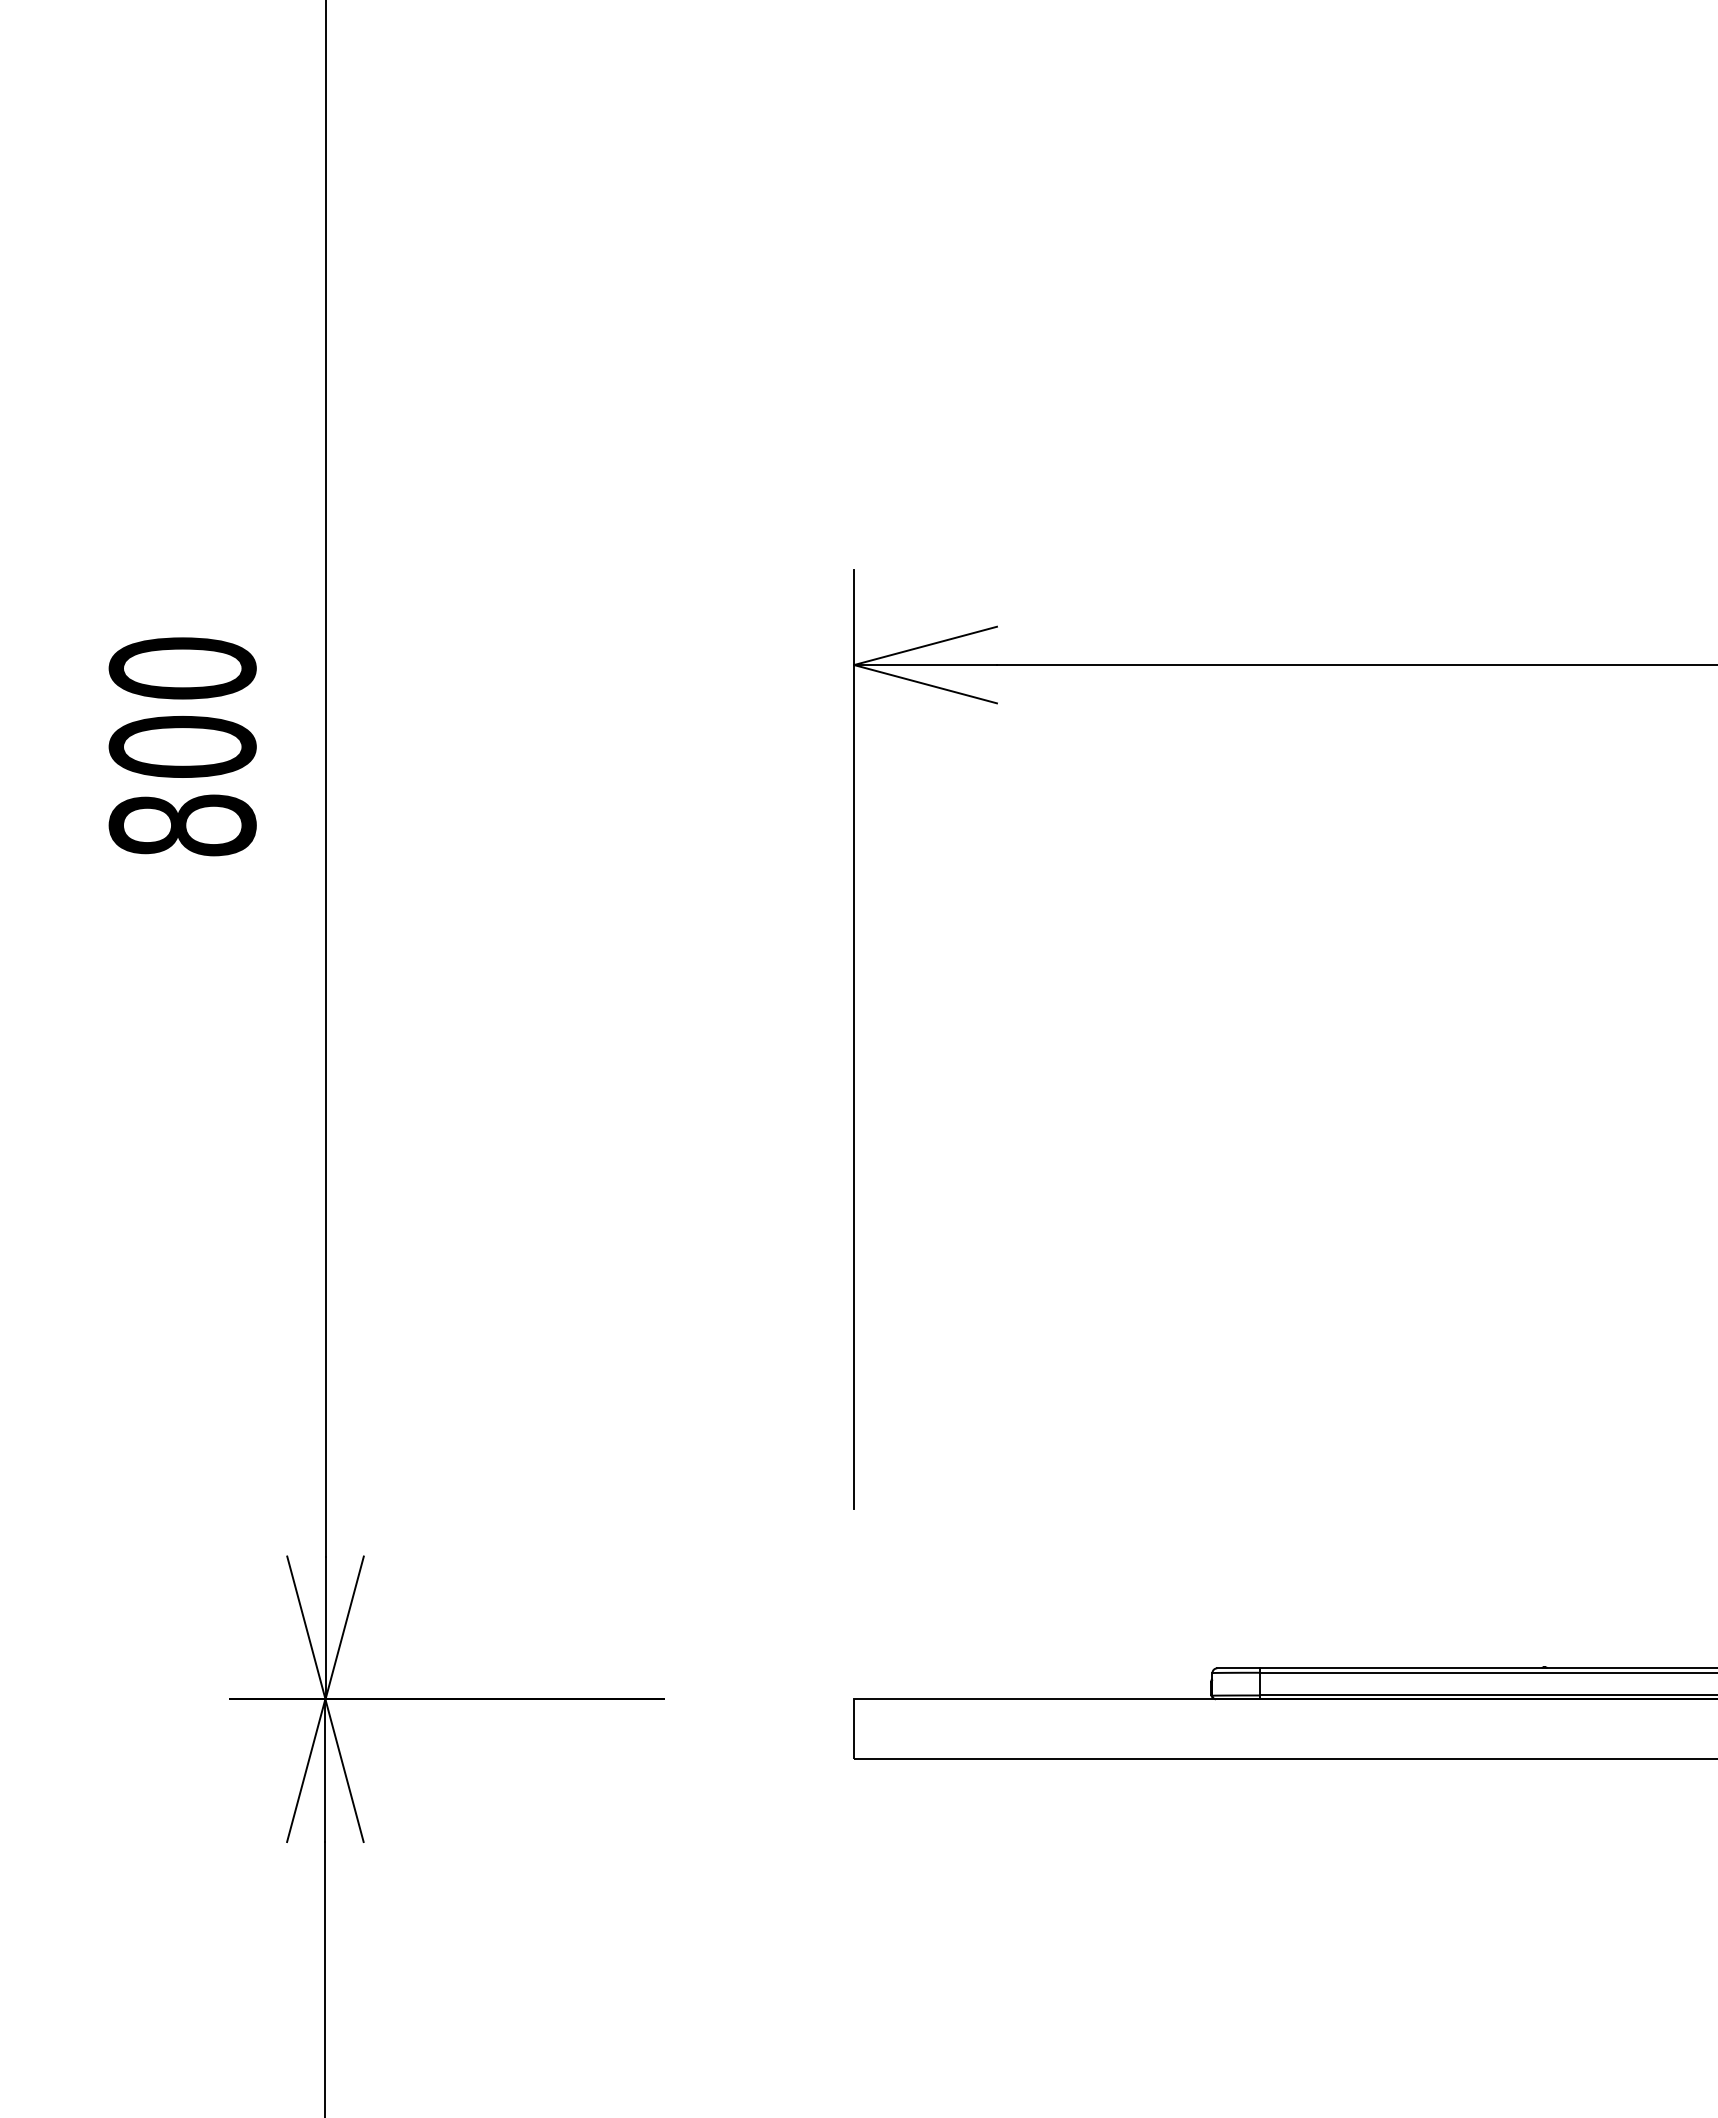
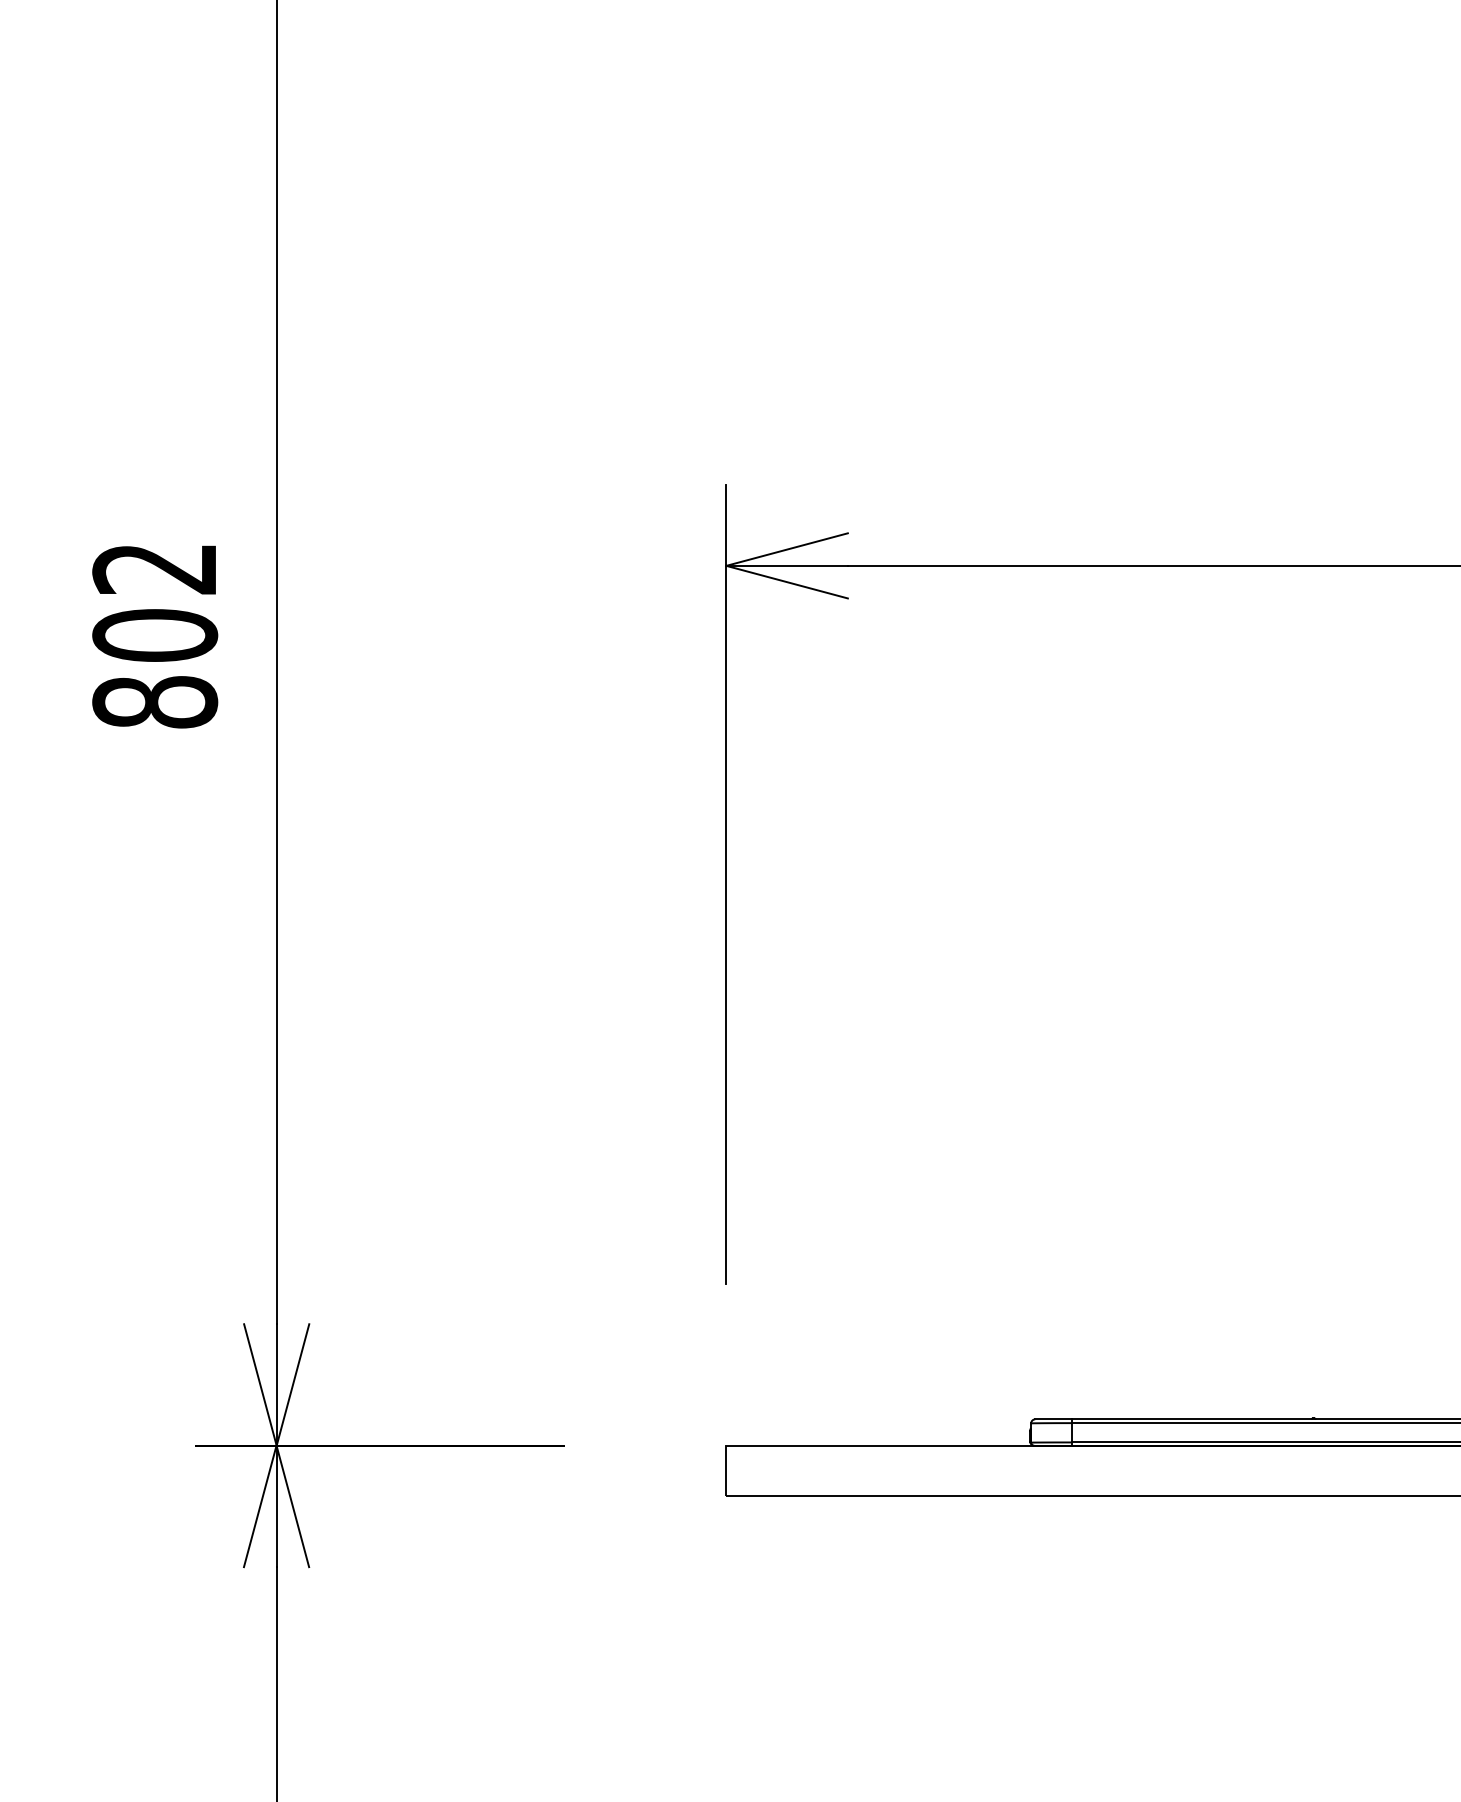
text: (182, 668) -> (155, 568), 800 -> 802

